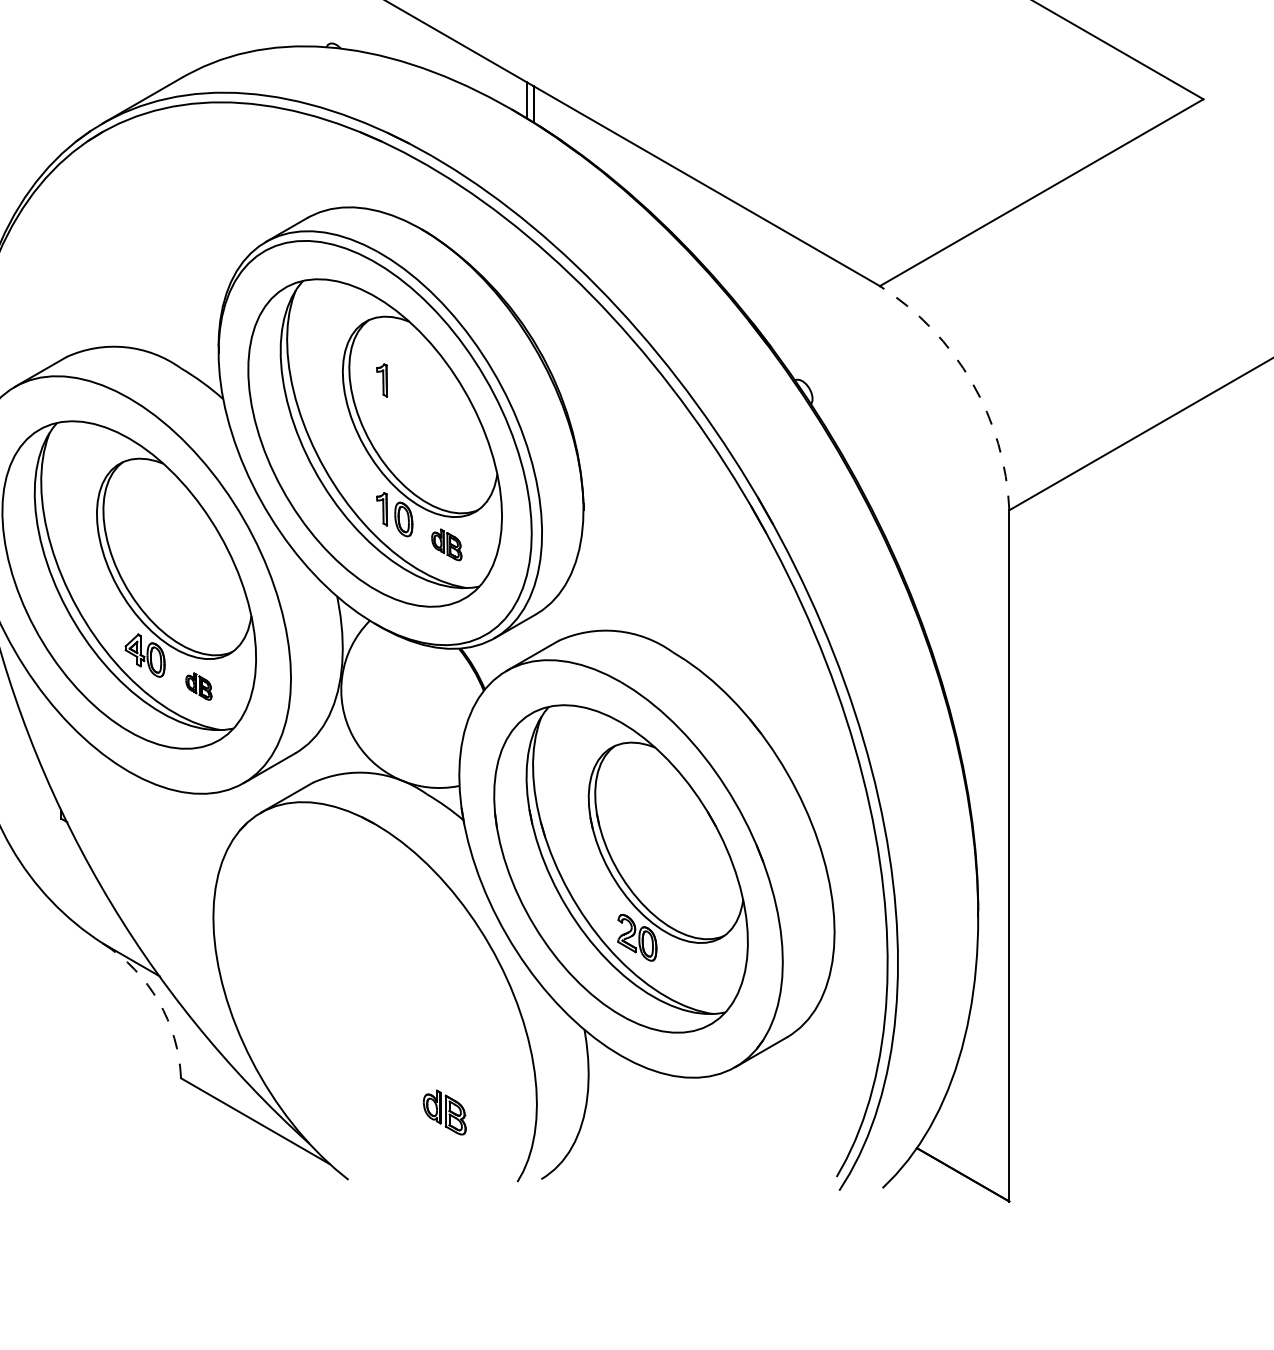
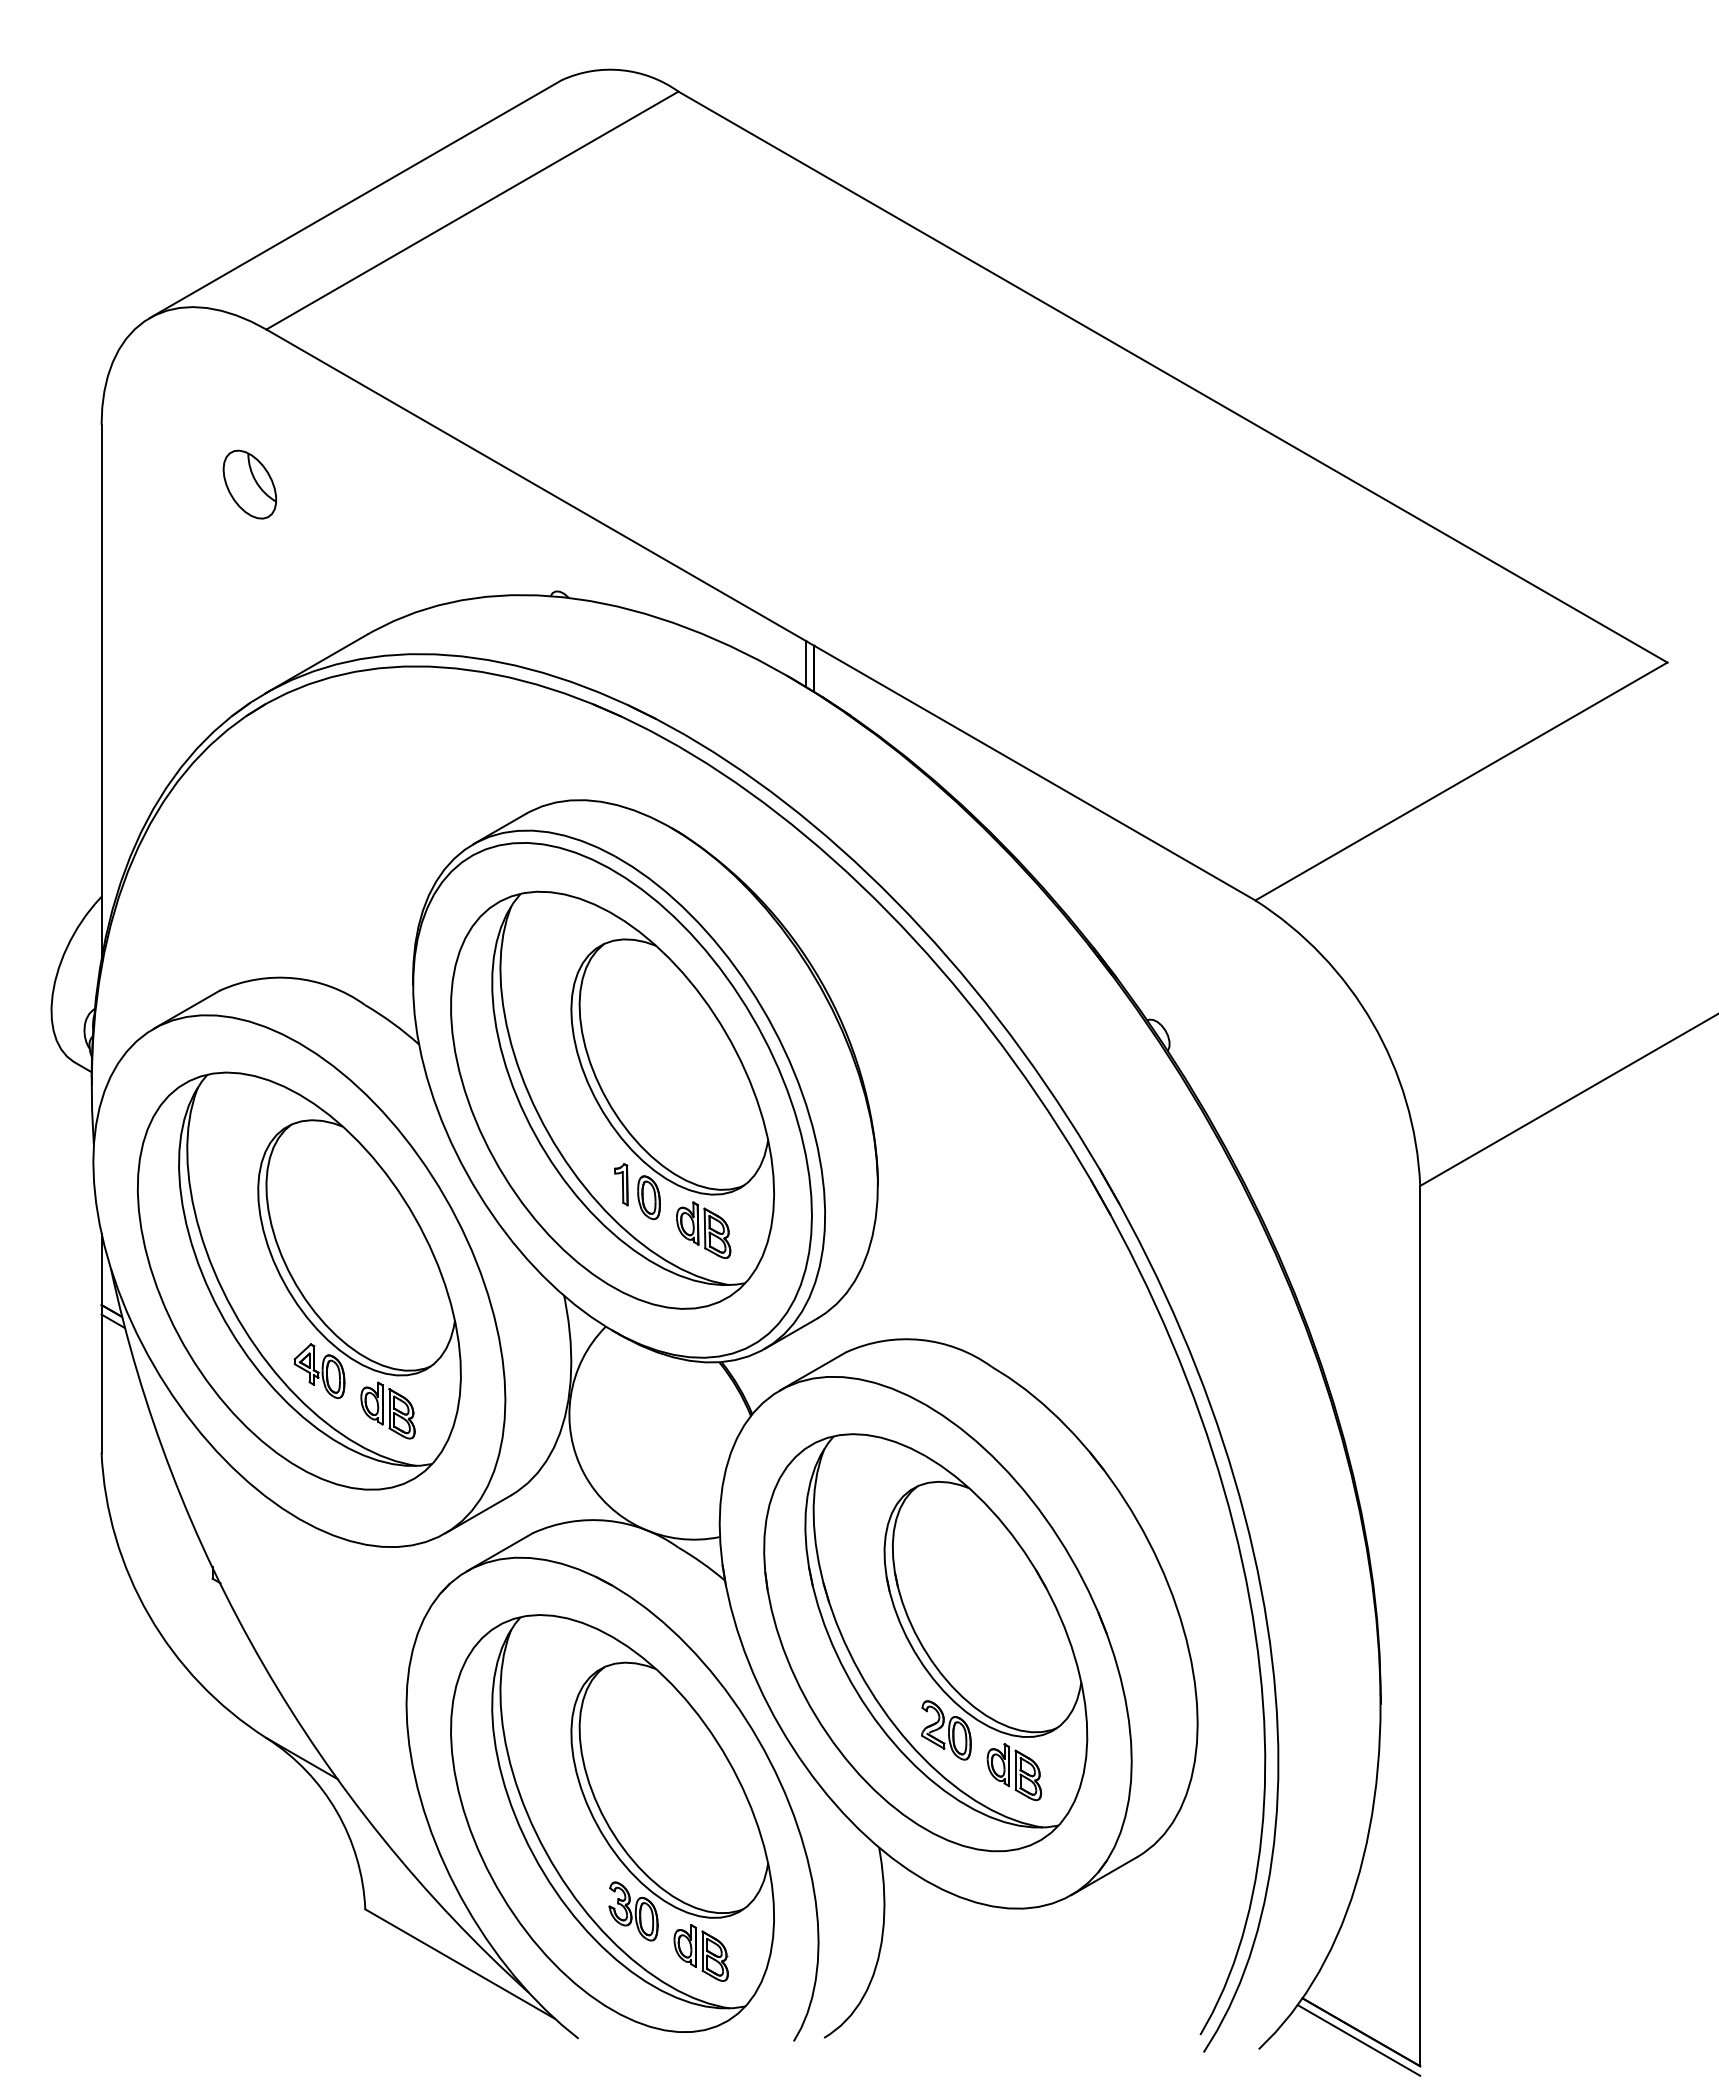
part: (382, 380) -> (621, 1020), removed
arc: (971, 382) -> (1372, 1023), dashed -> solid
part: (446, 544) -> (703, 1229), size x1.43
part: (198, 686) -> (387, 1410), size x1.67
part: (690, 970) -> (1014, 1771), added
arc: (158, 1001) -> (336, 1811), dashed -> solid
part: (375, 1010) -> (612, 1823), added
line: (960, 1181) -> (1358, 2040), added

